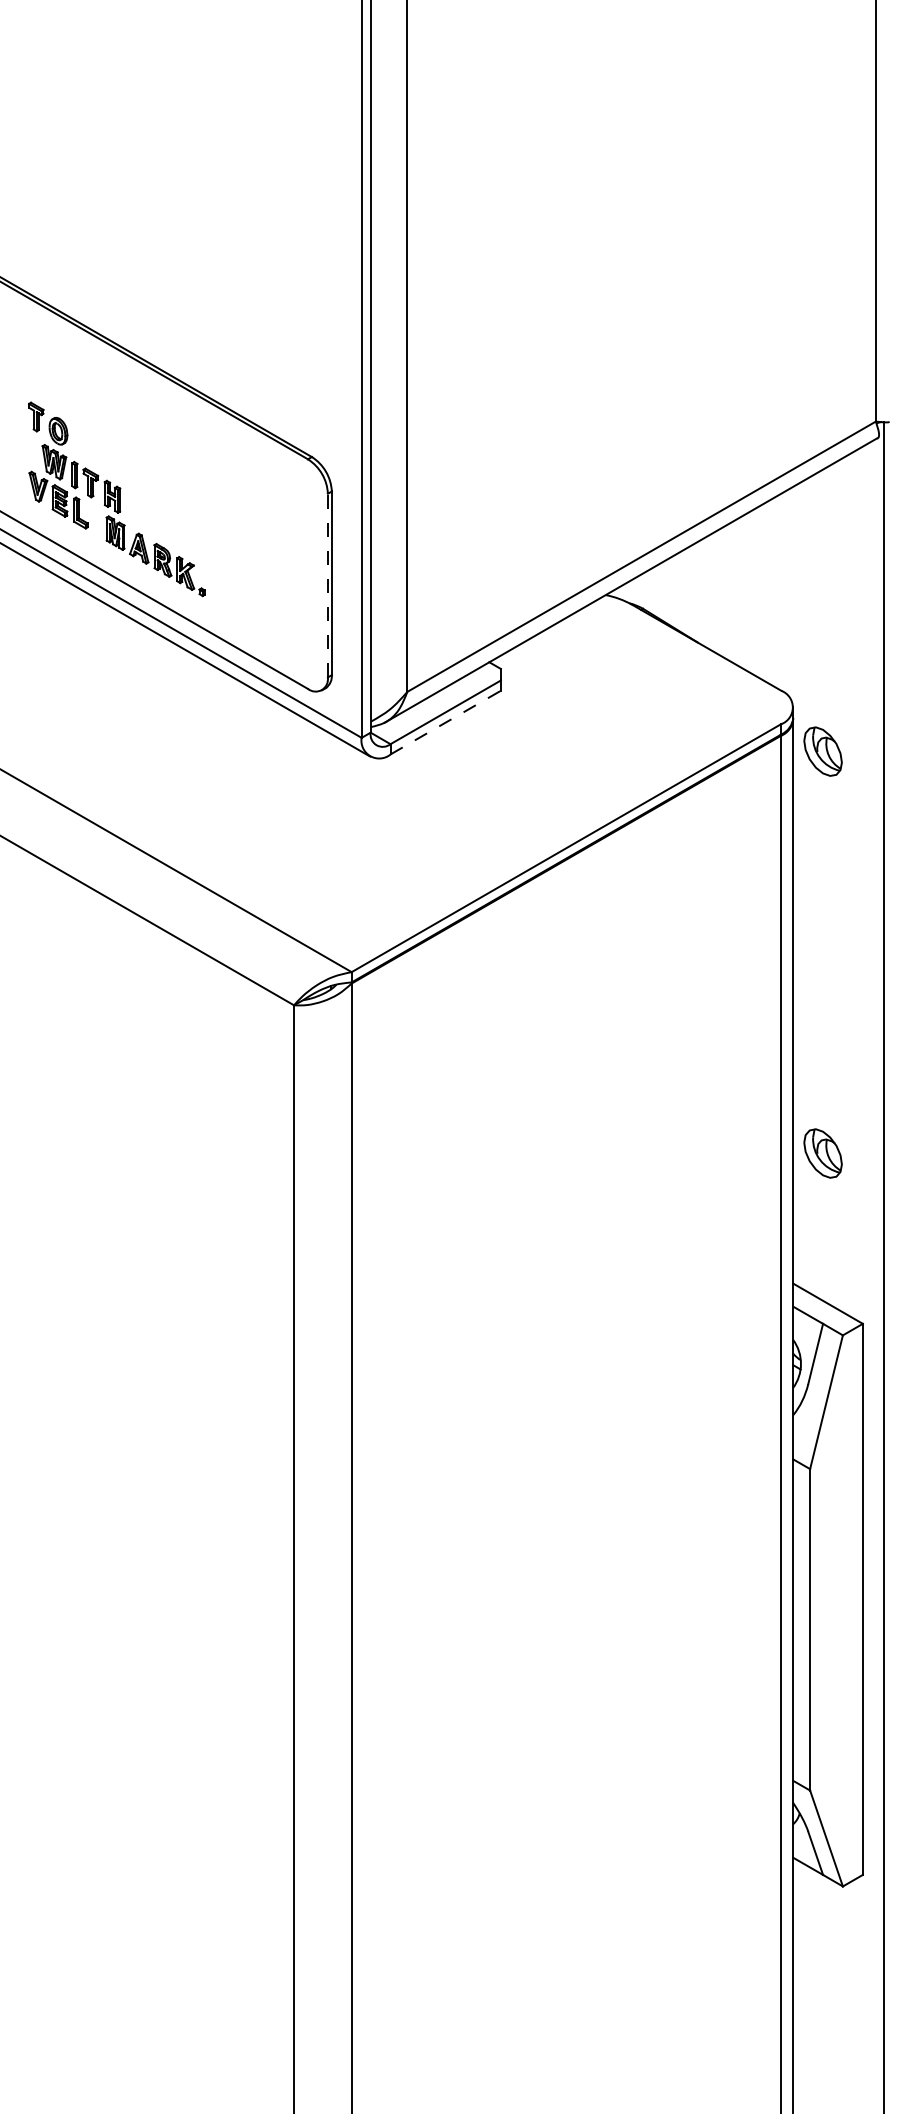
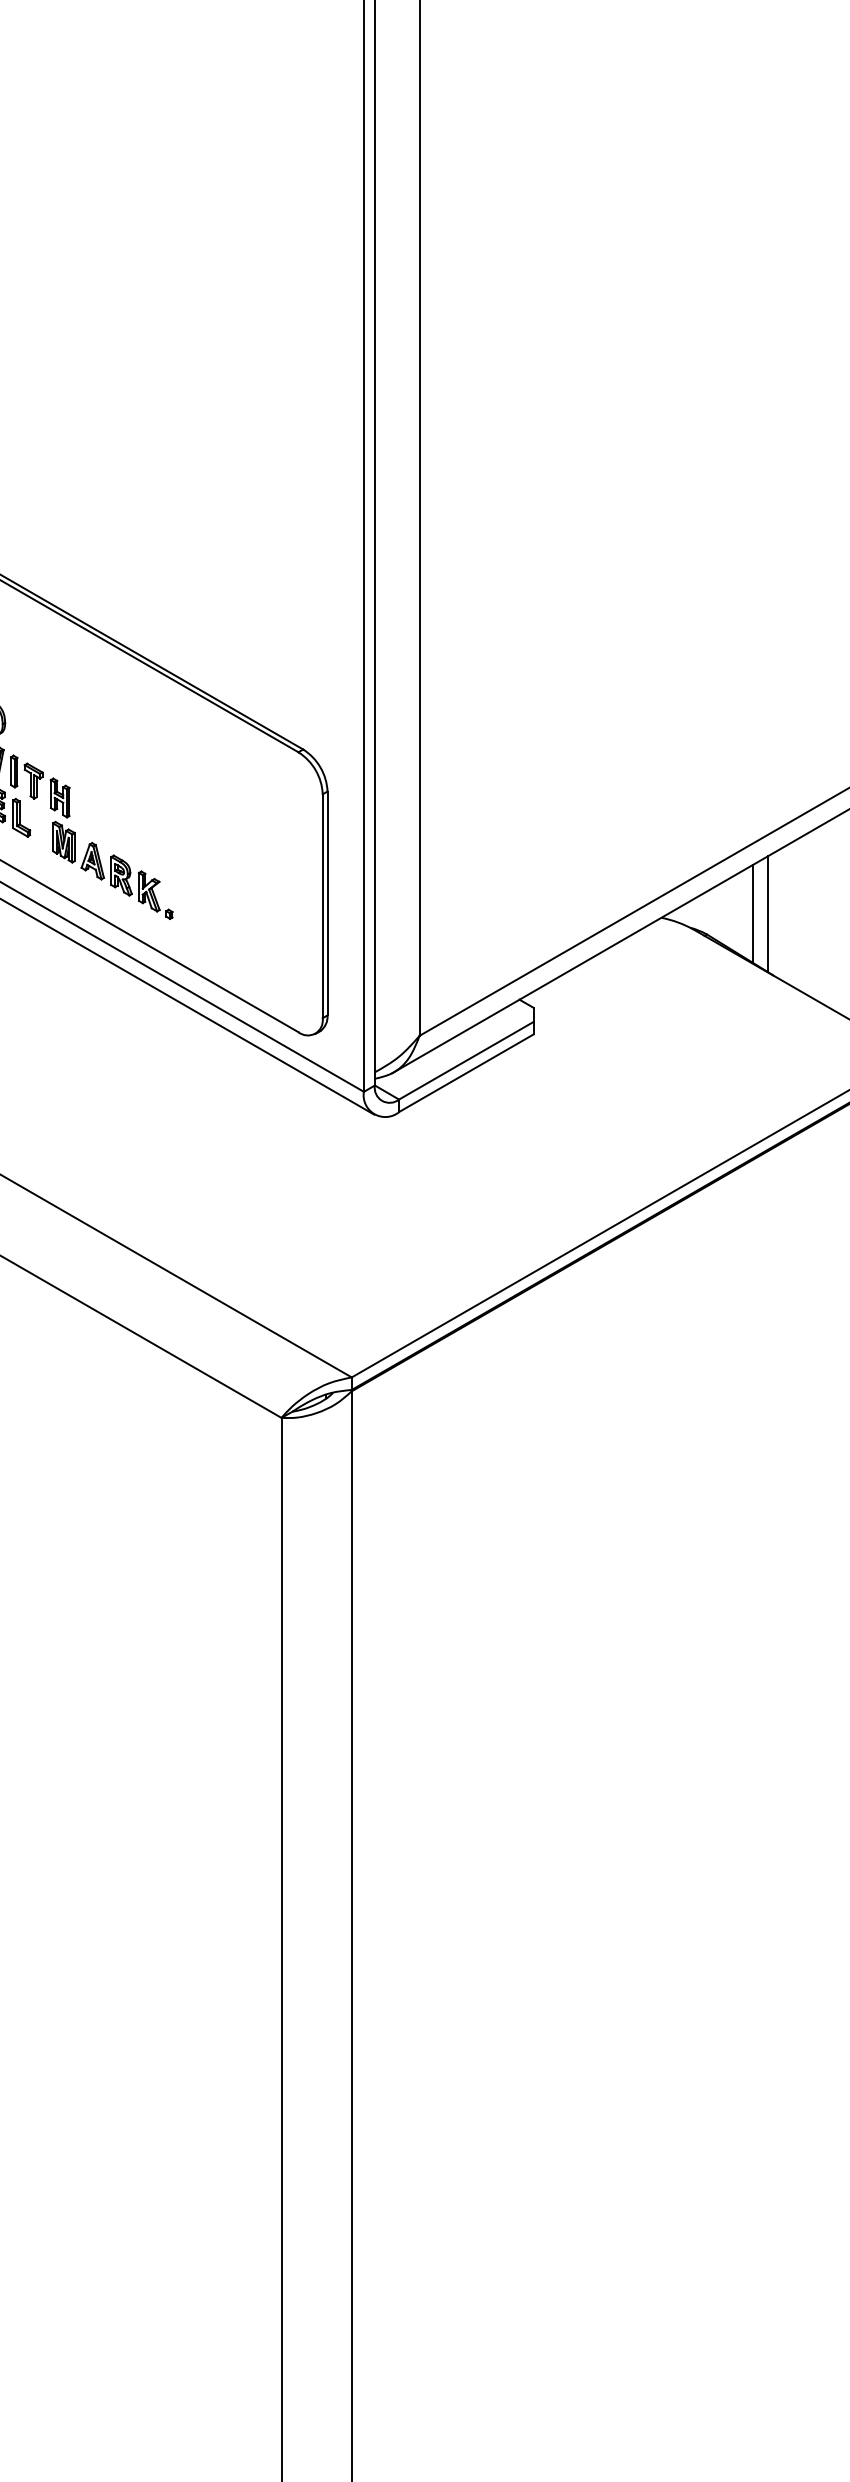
line: (327, 585) -> (322, 906), dashed -> solid
line: (680, 591) -> (752, 913), added
line: (692, 591) -> (767, 913), added
line: (445, 722) -> (466, 1073), dashed -> solid

